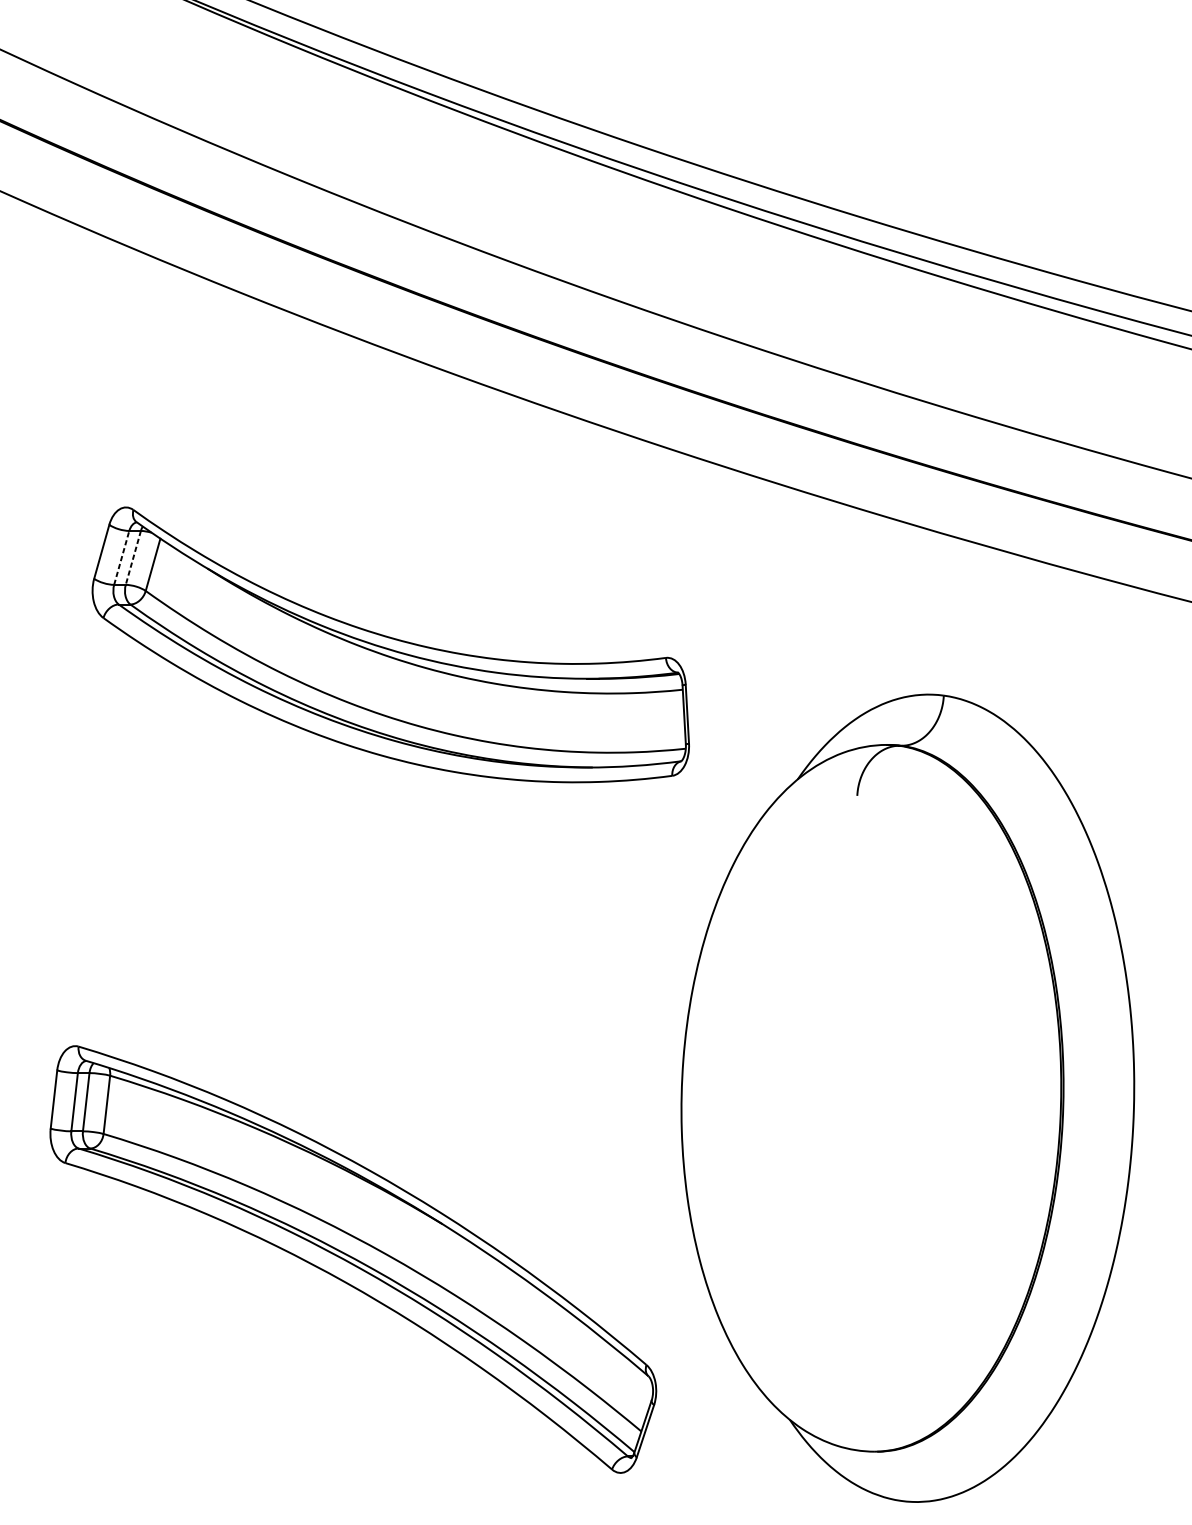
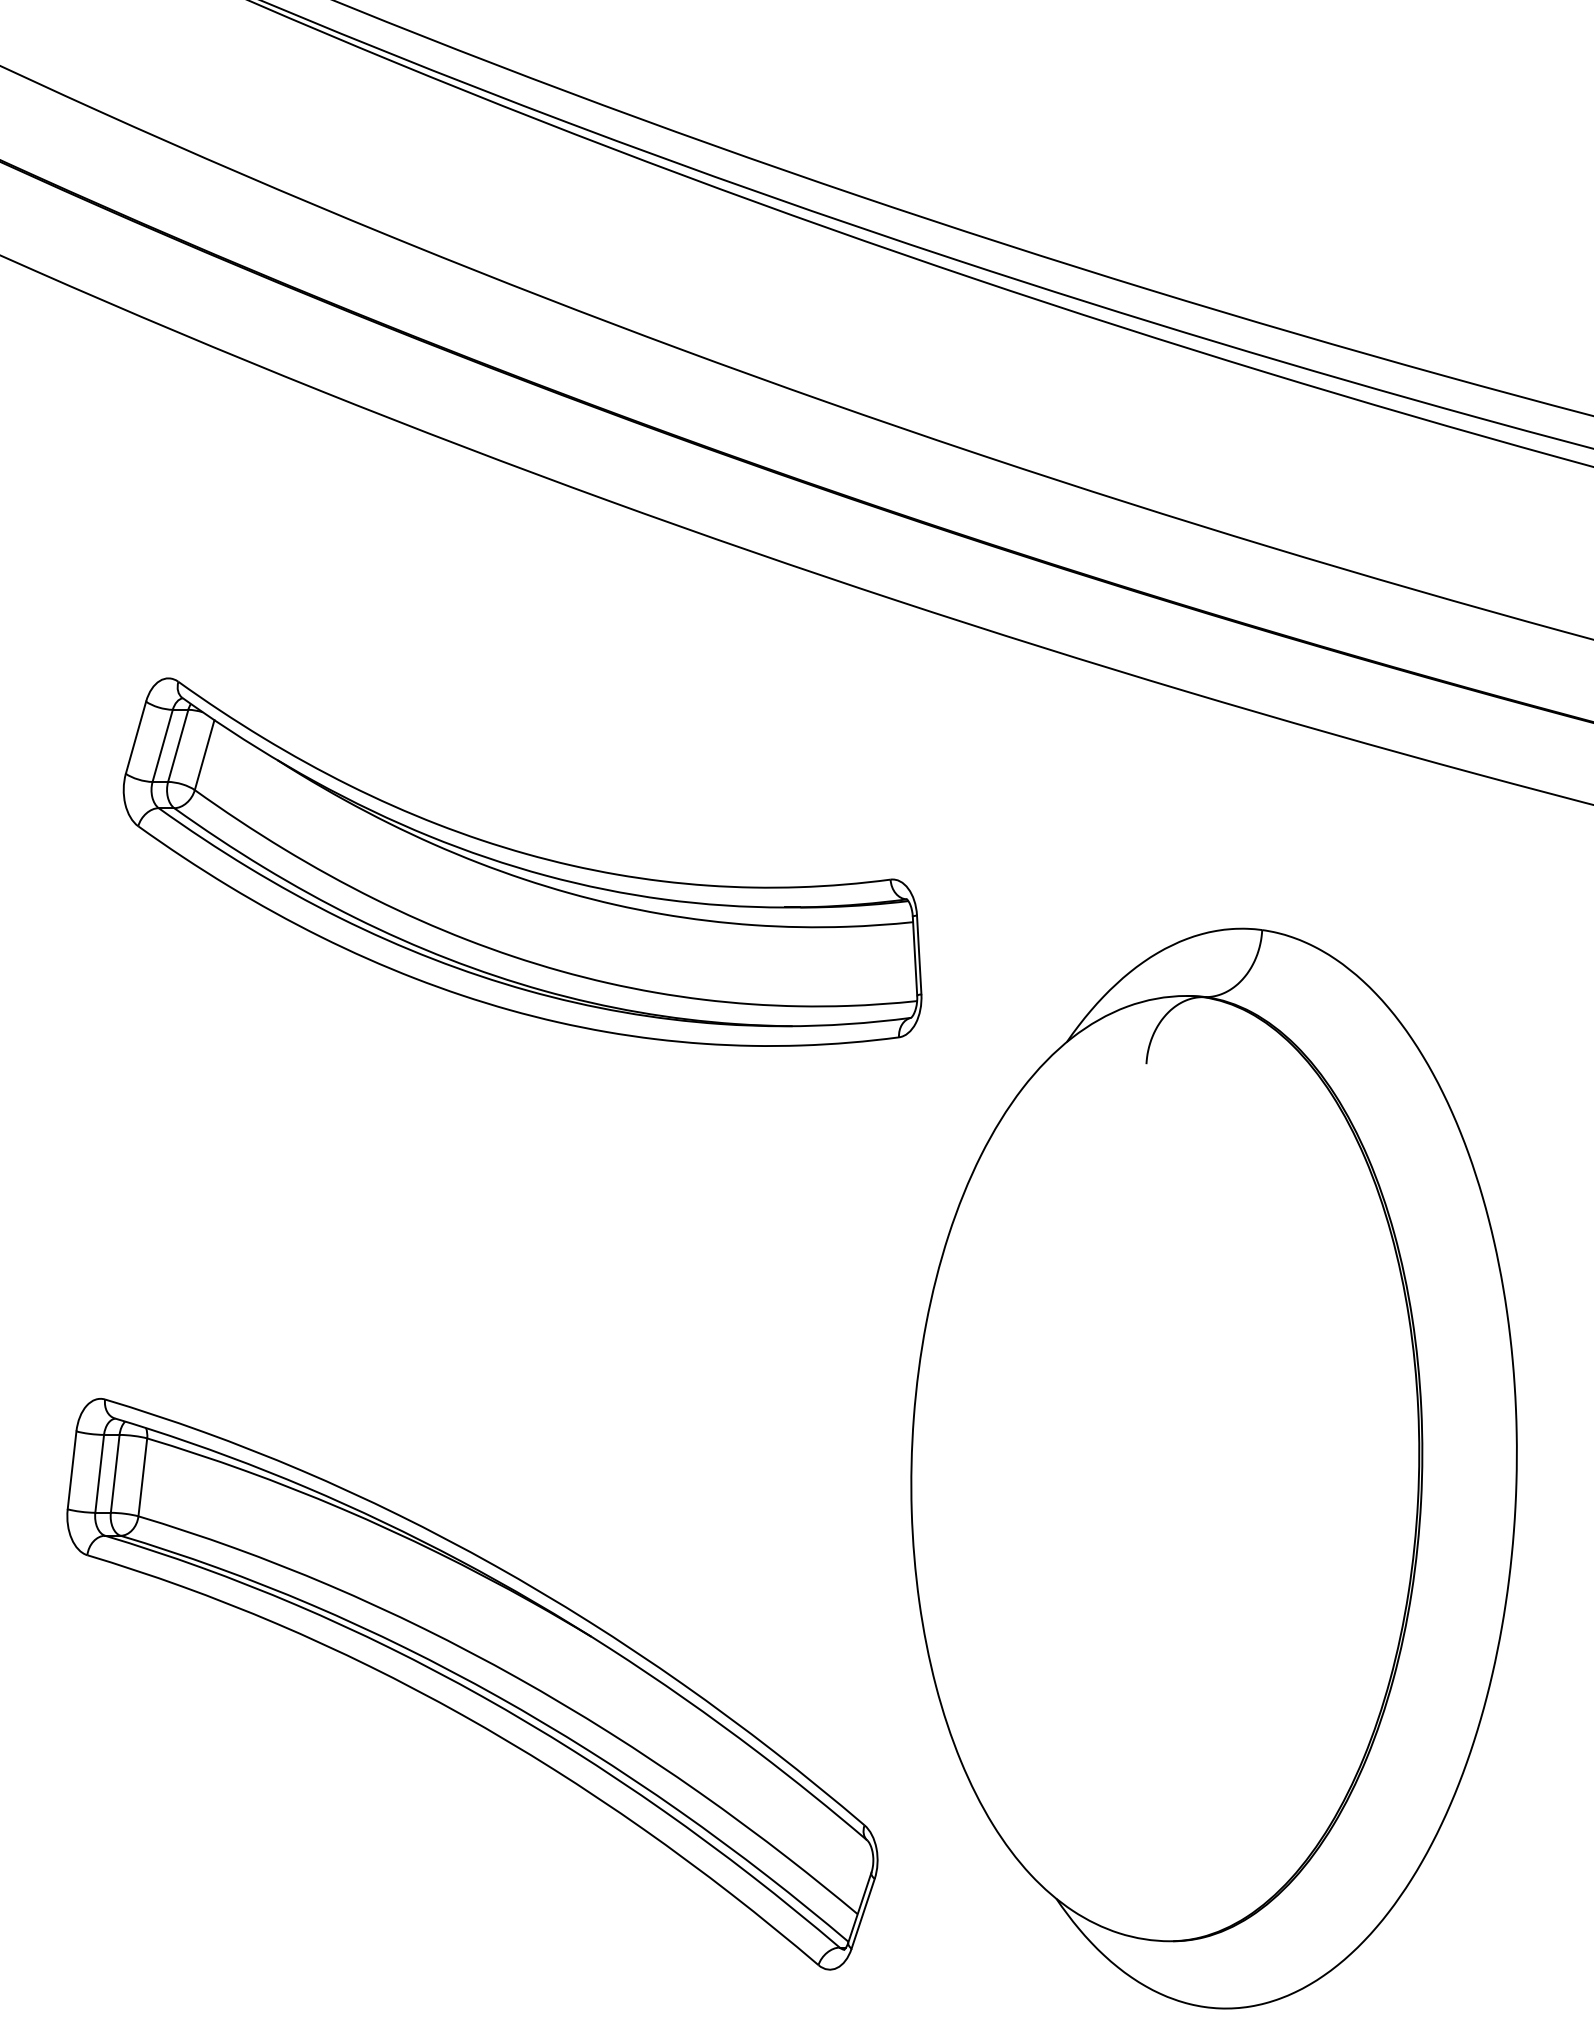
line: (121, 557) -> (162, 745), dashed -> solid
line: (133, 558) -> (178, 746), dashed -> solid

